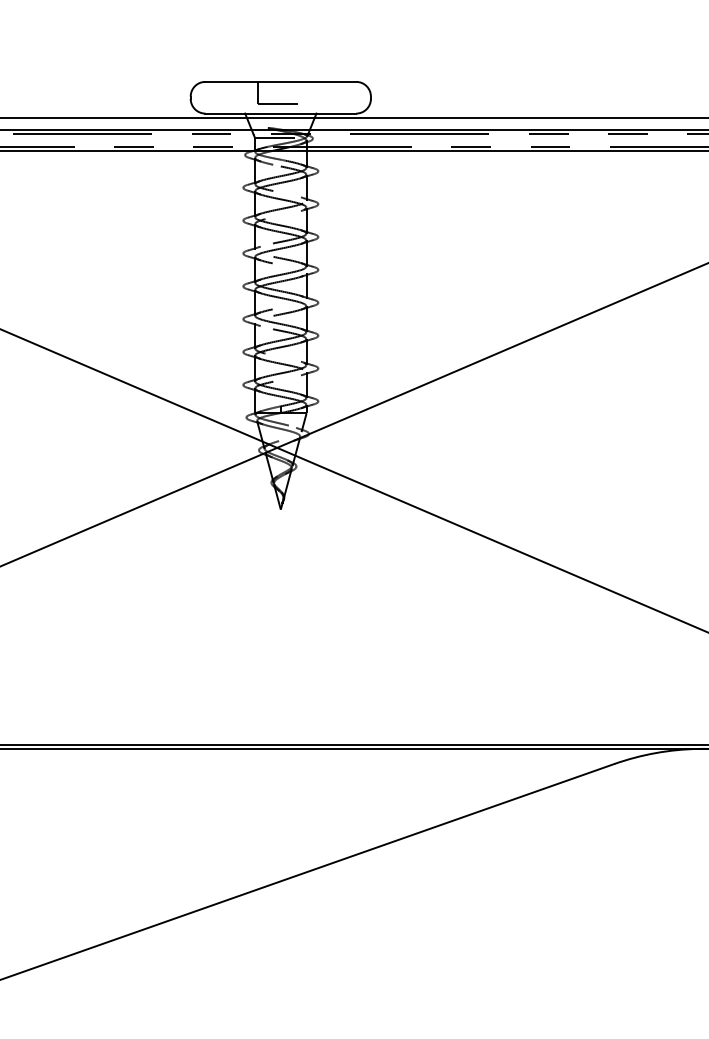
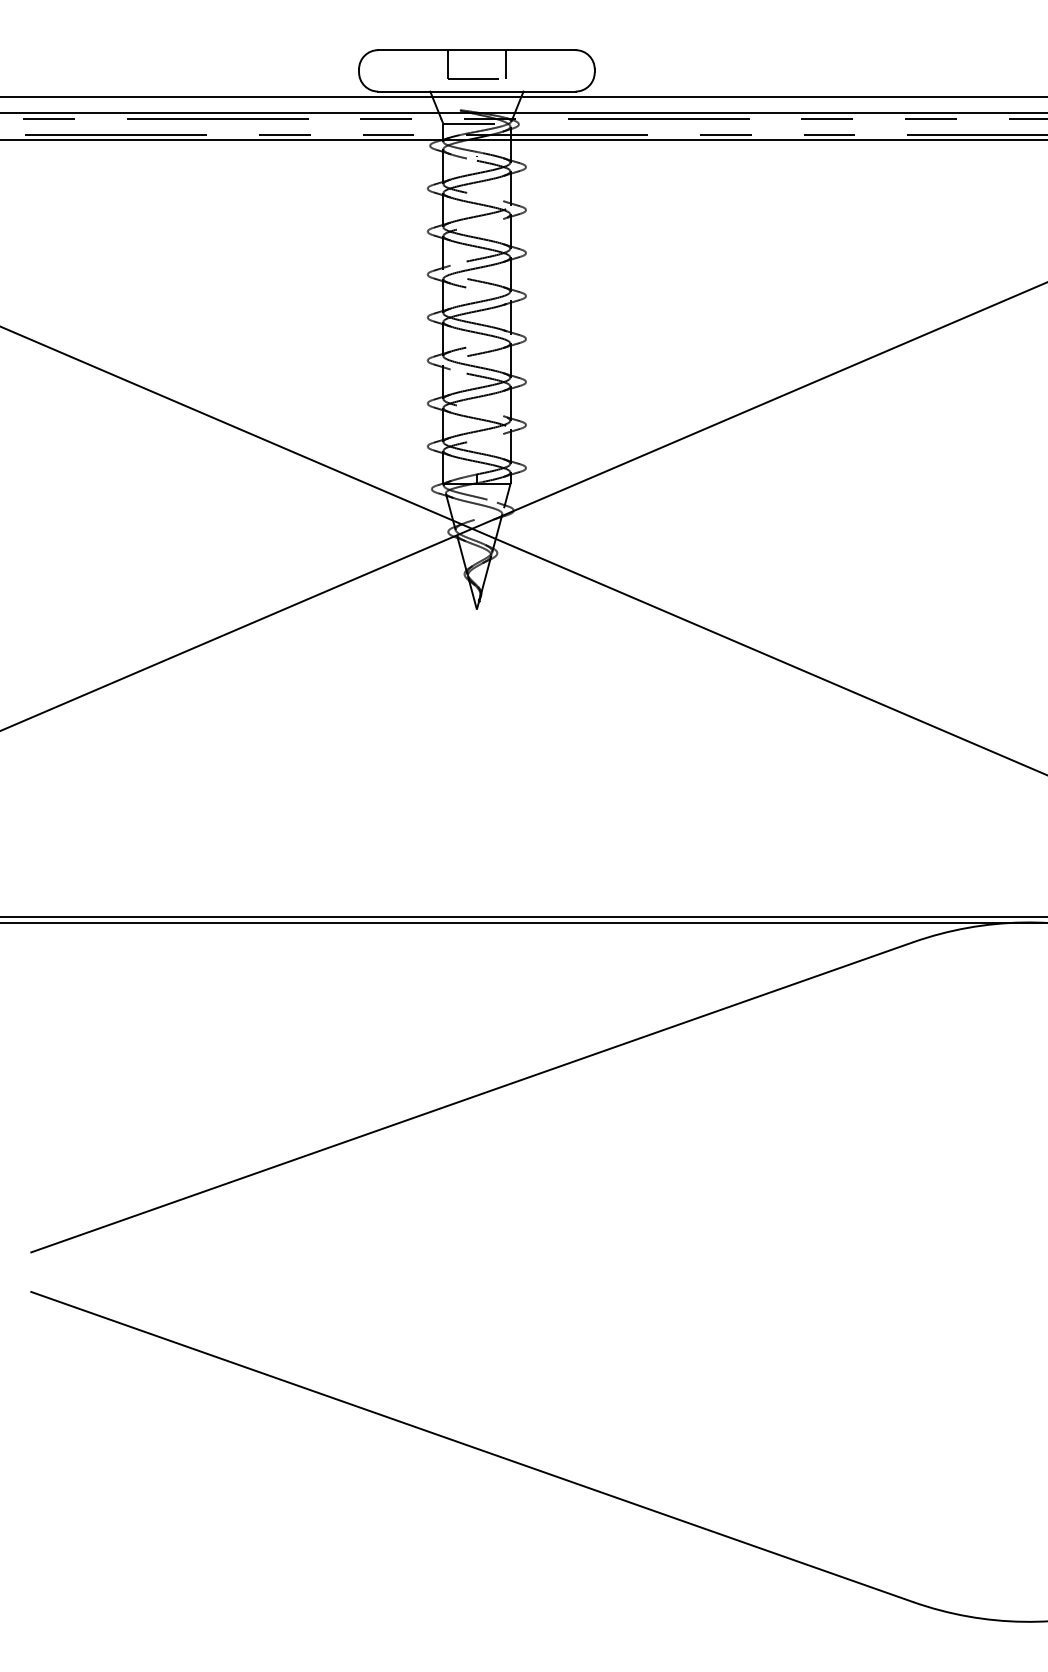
line: (303, 92) -> (506, 64), added

